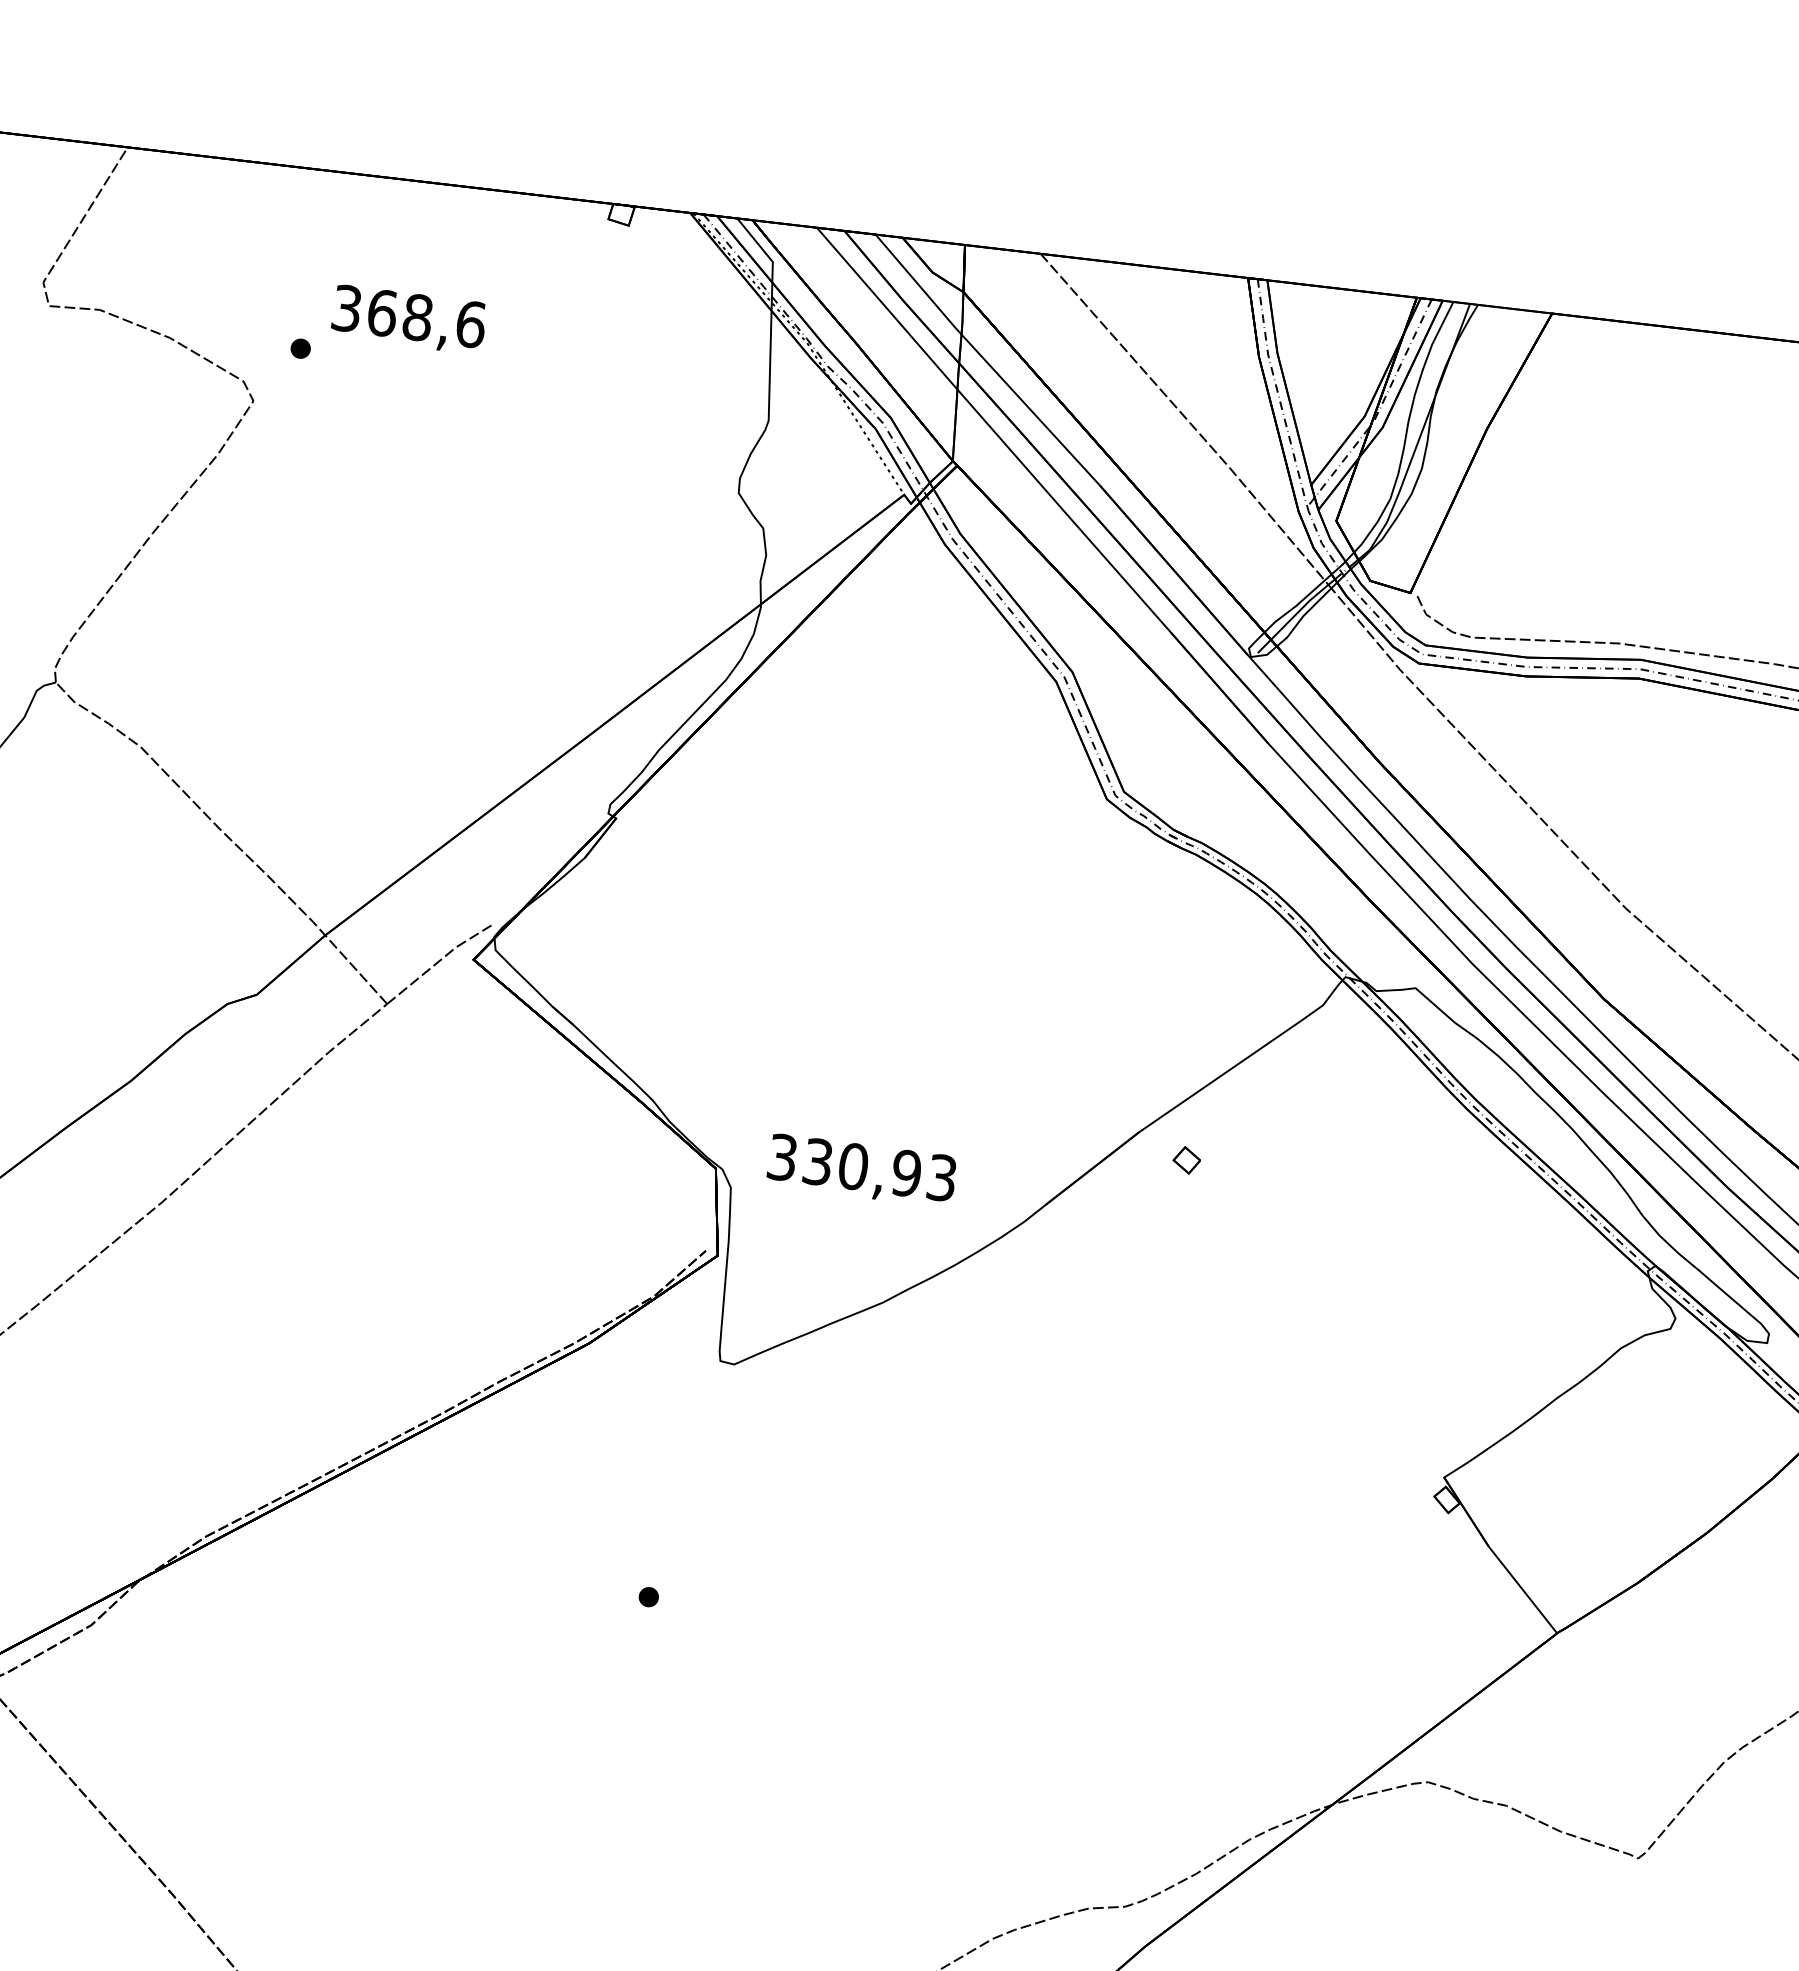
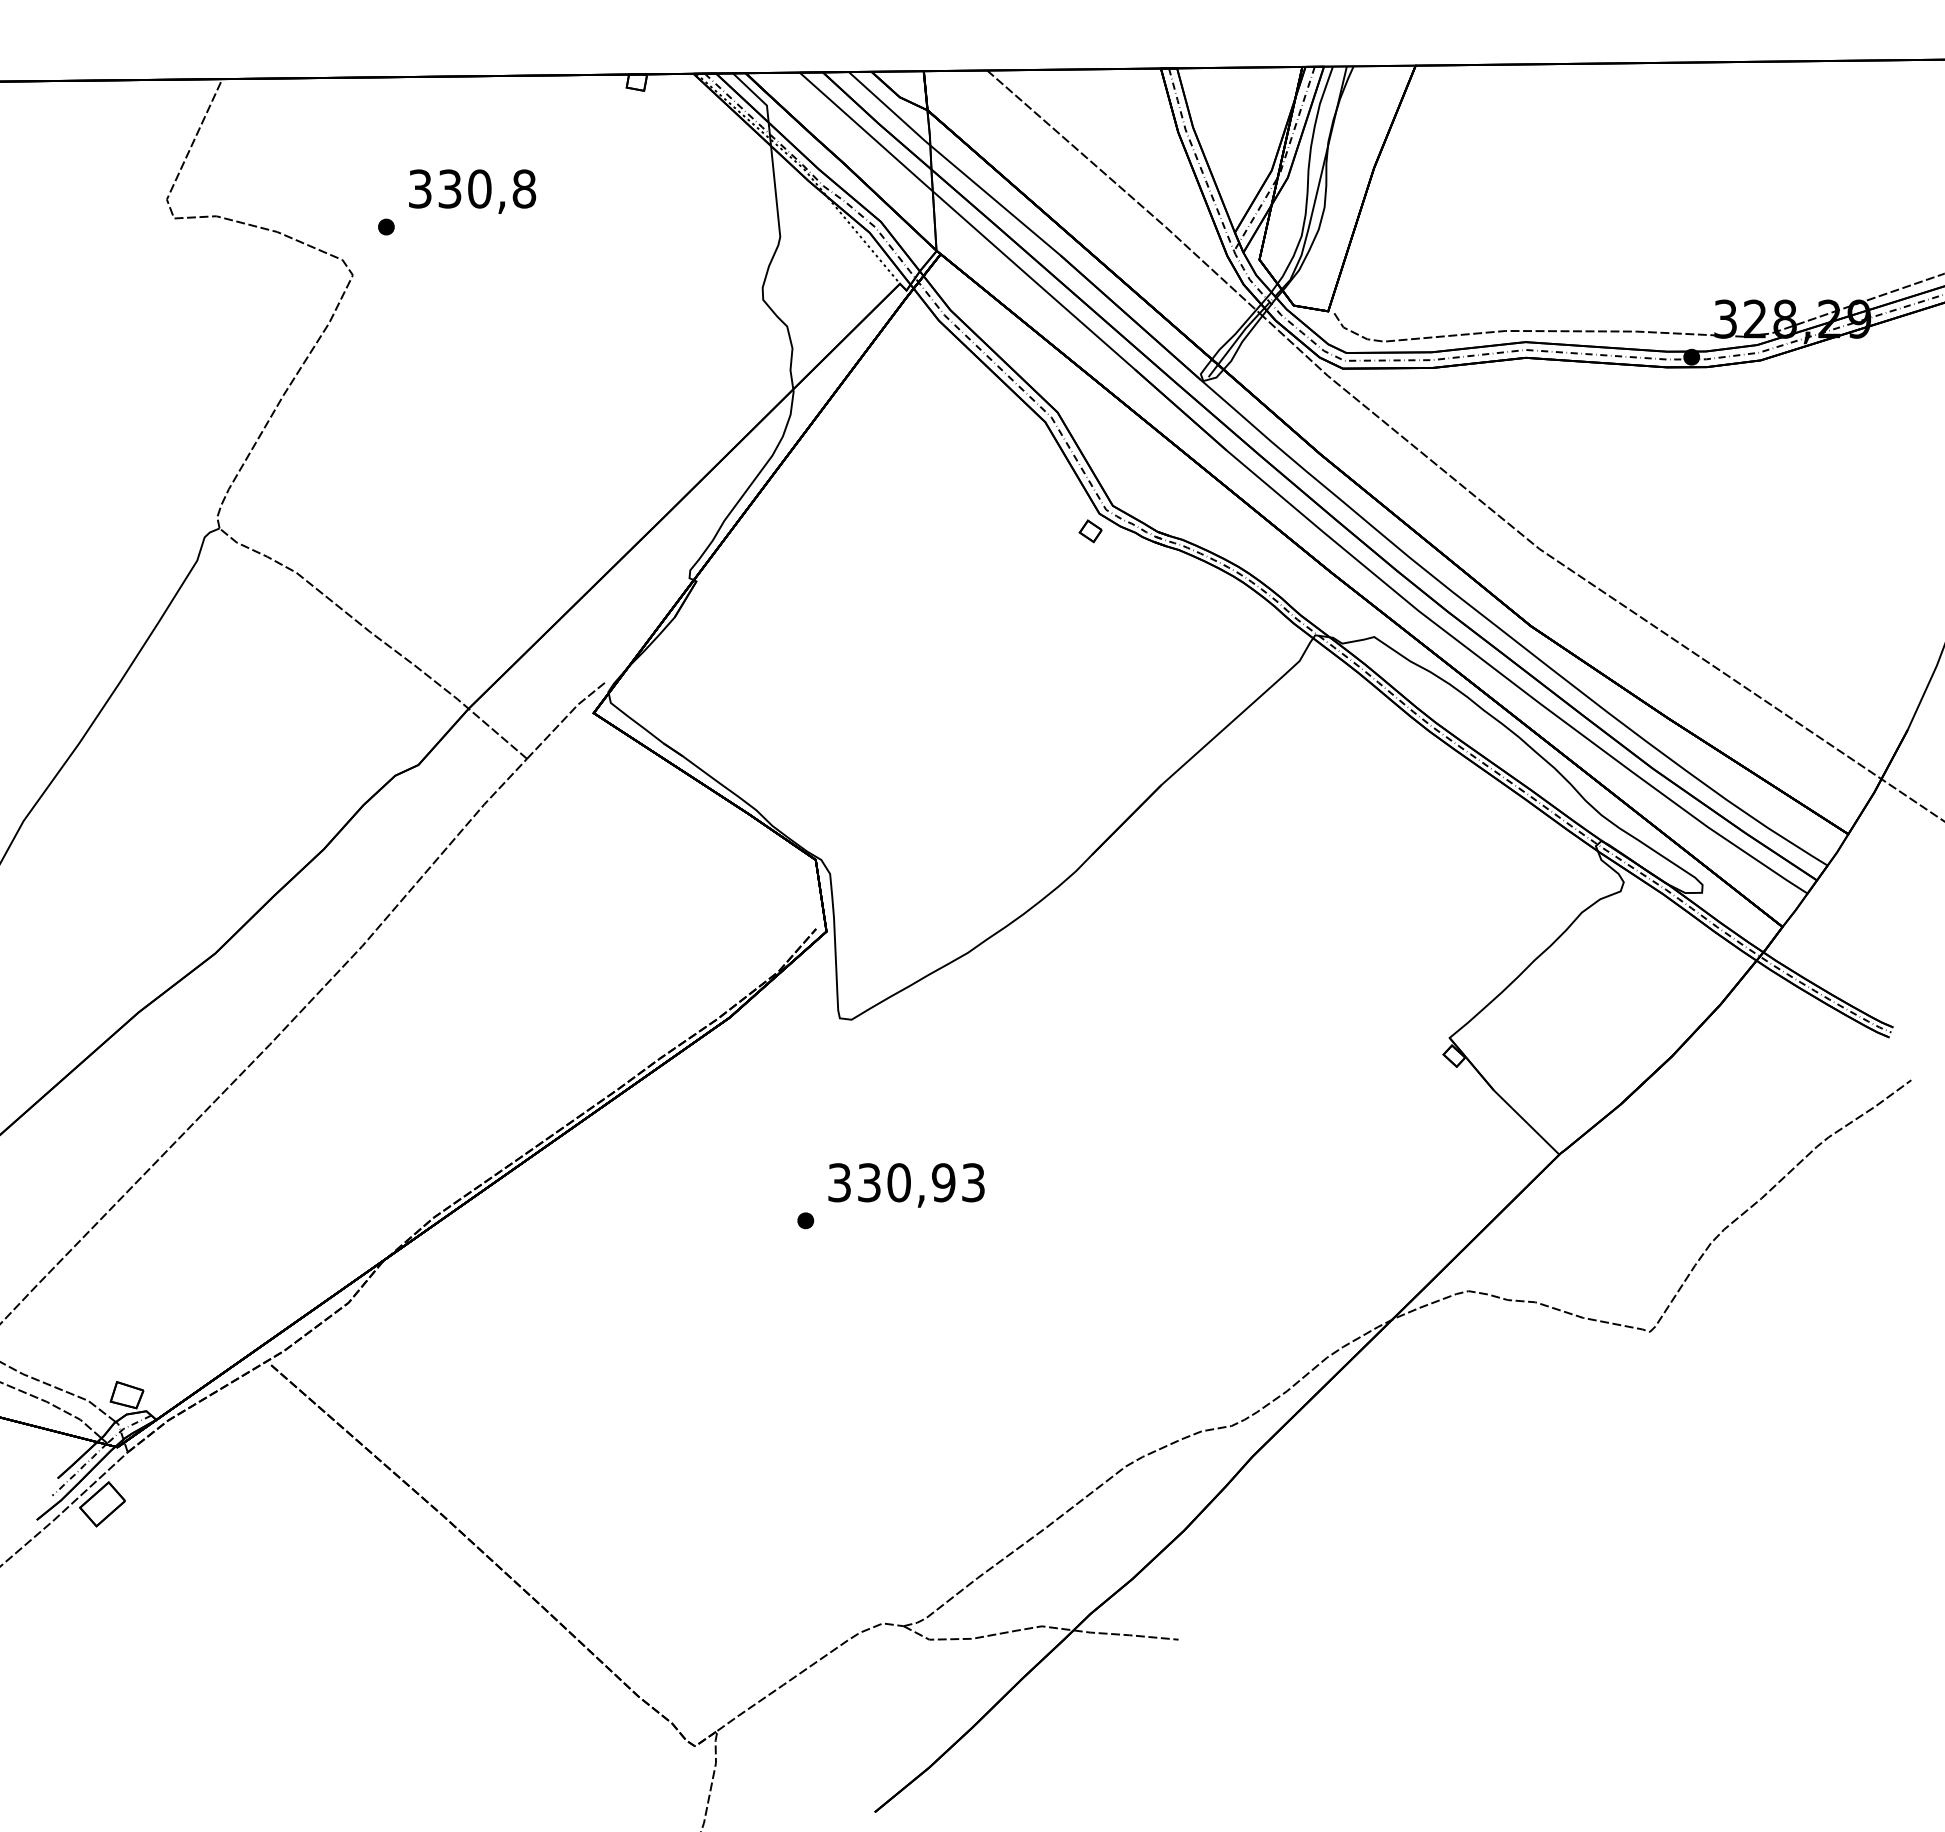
text: (427, 318) -> (487, 188), 368,6 -> 330,8
part: (1186, 1160) -> (1090, 531), moved
text: (861, 1170) -> (906, 1185), moved

